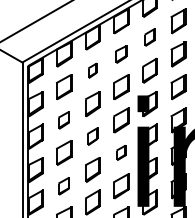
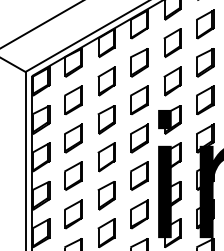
part: (150, 36) -> (172, 42), size x1.43
part: (121, 54) -> (139, 62), size x1.43
part: (92, 70) -> (106, 81), size x1.67
part: (64, 120) -> (73, 138), size x1.43
part: (92, 136) -> (106, 157), size x1.43
part: (121, 152) -> (139, 175), size x1.67
part: (64, 186) -> (73, 214), size x1.43

